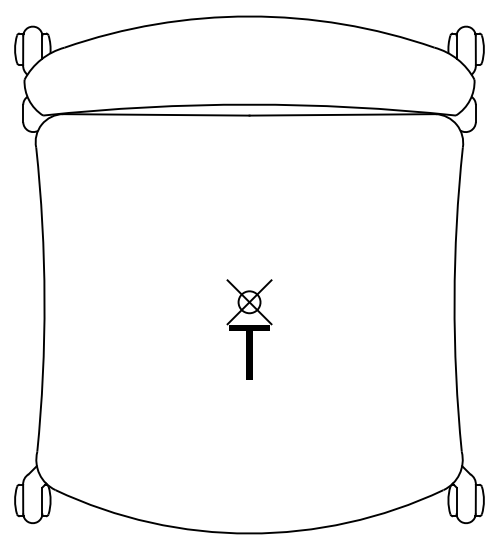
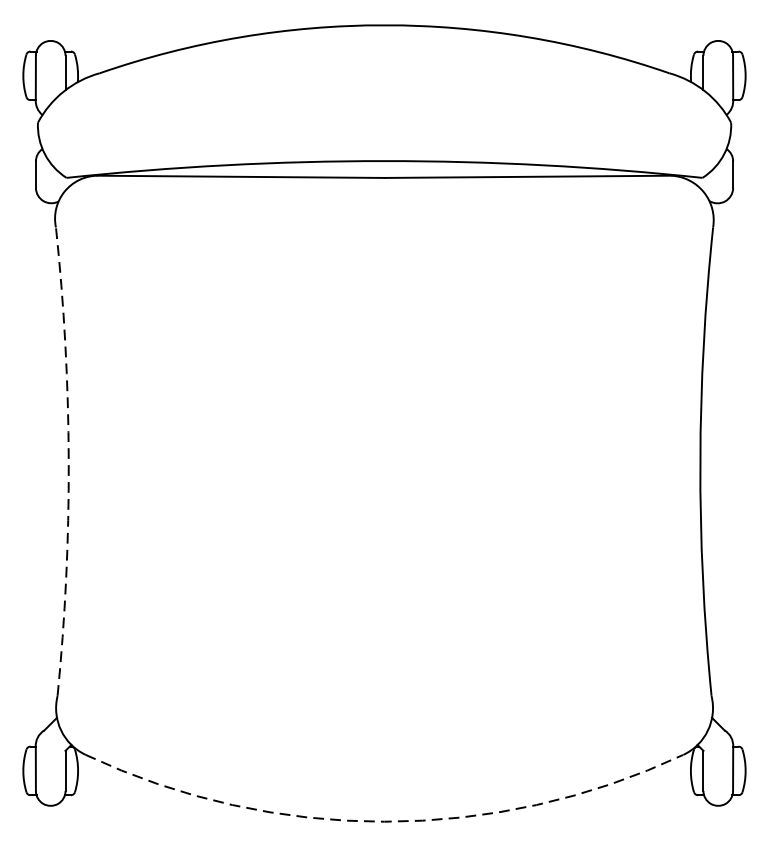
arc: (44, 299) -> (68, 461), solid -> dashed
part: (249, 329) -> (384, 507), removed
arc: (249, 533) -> (384, 821), solid -> dashed

